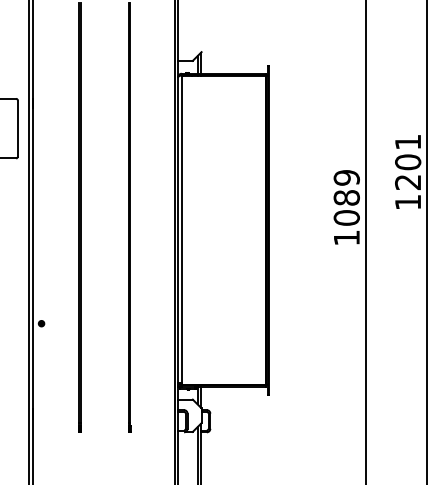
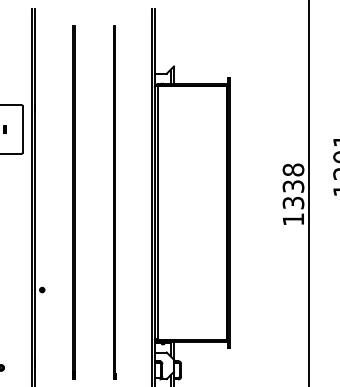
text: (346, 197) -> (293, 186), 1089 -> 1338

